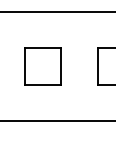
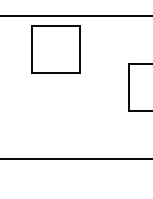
part: (42, 66) -> (55, 49), moved

